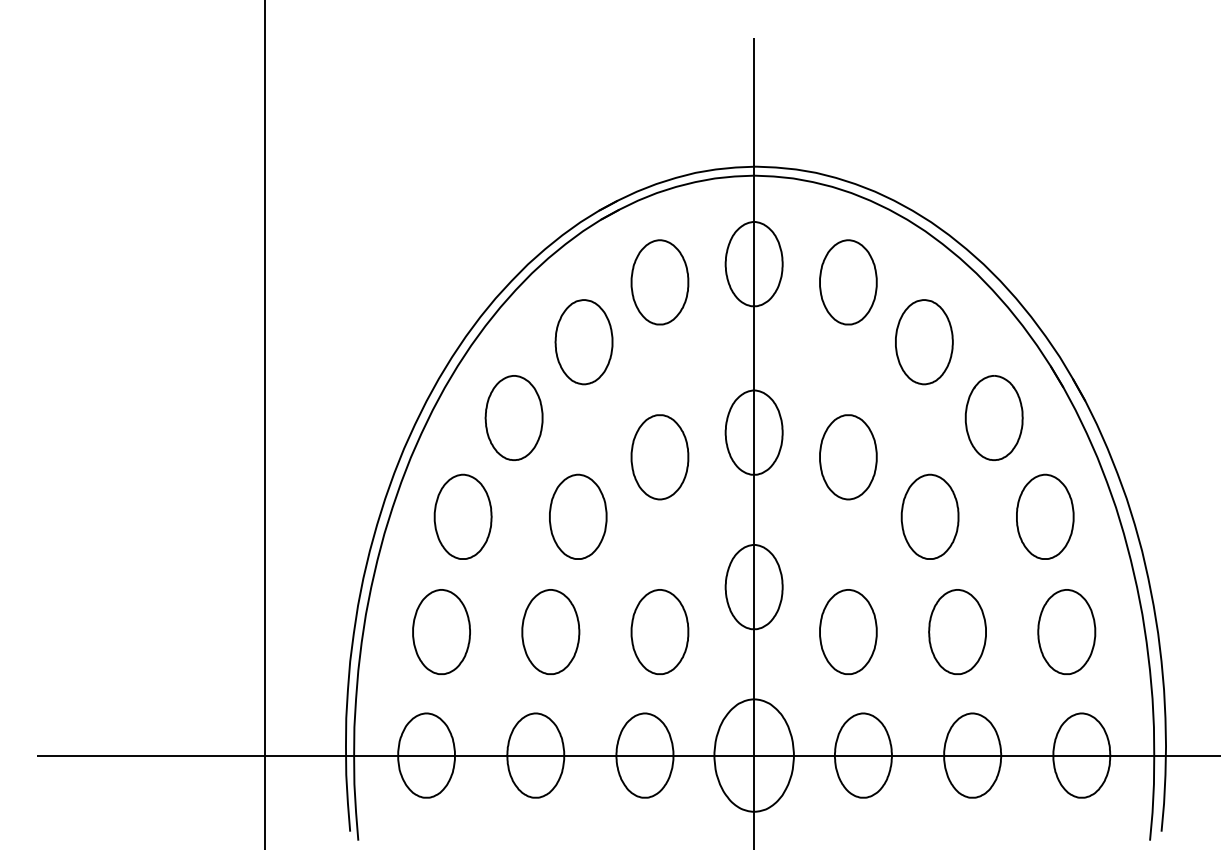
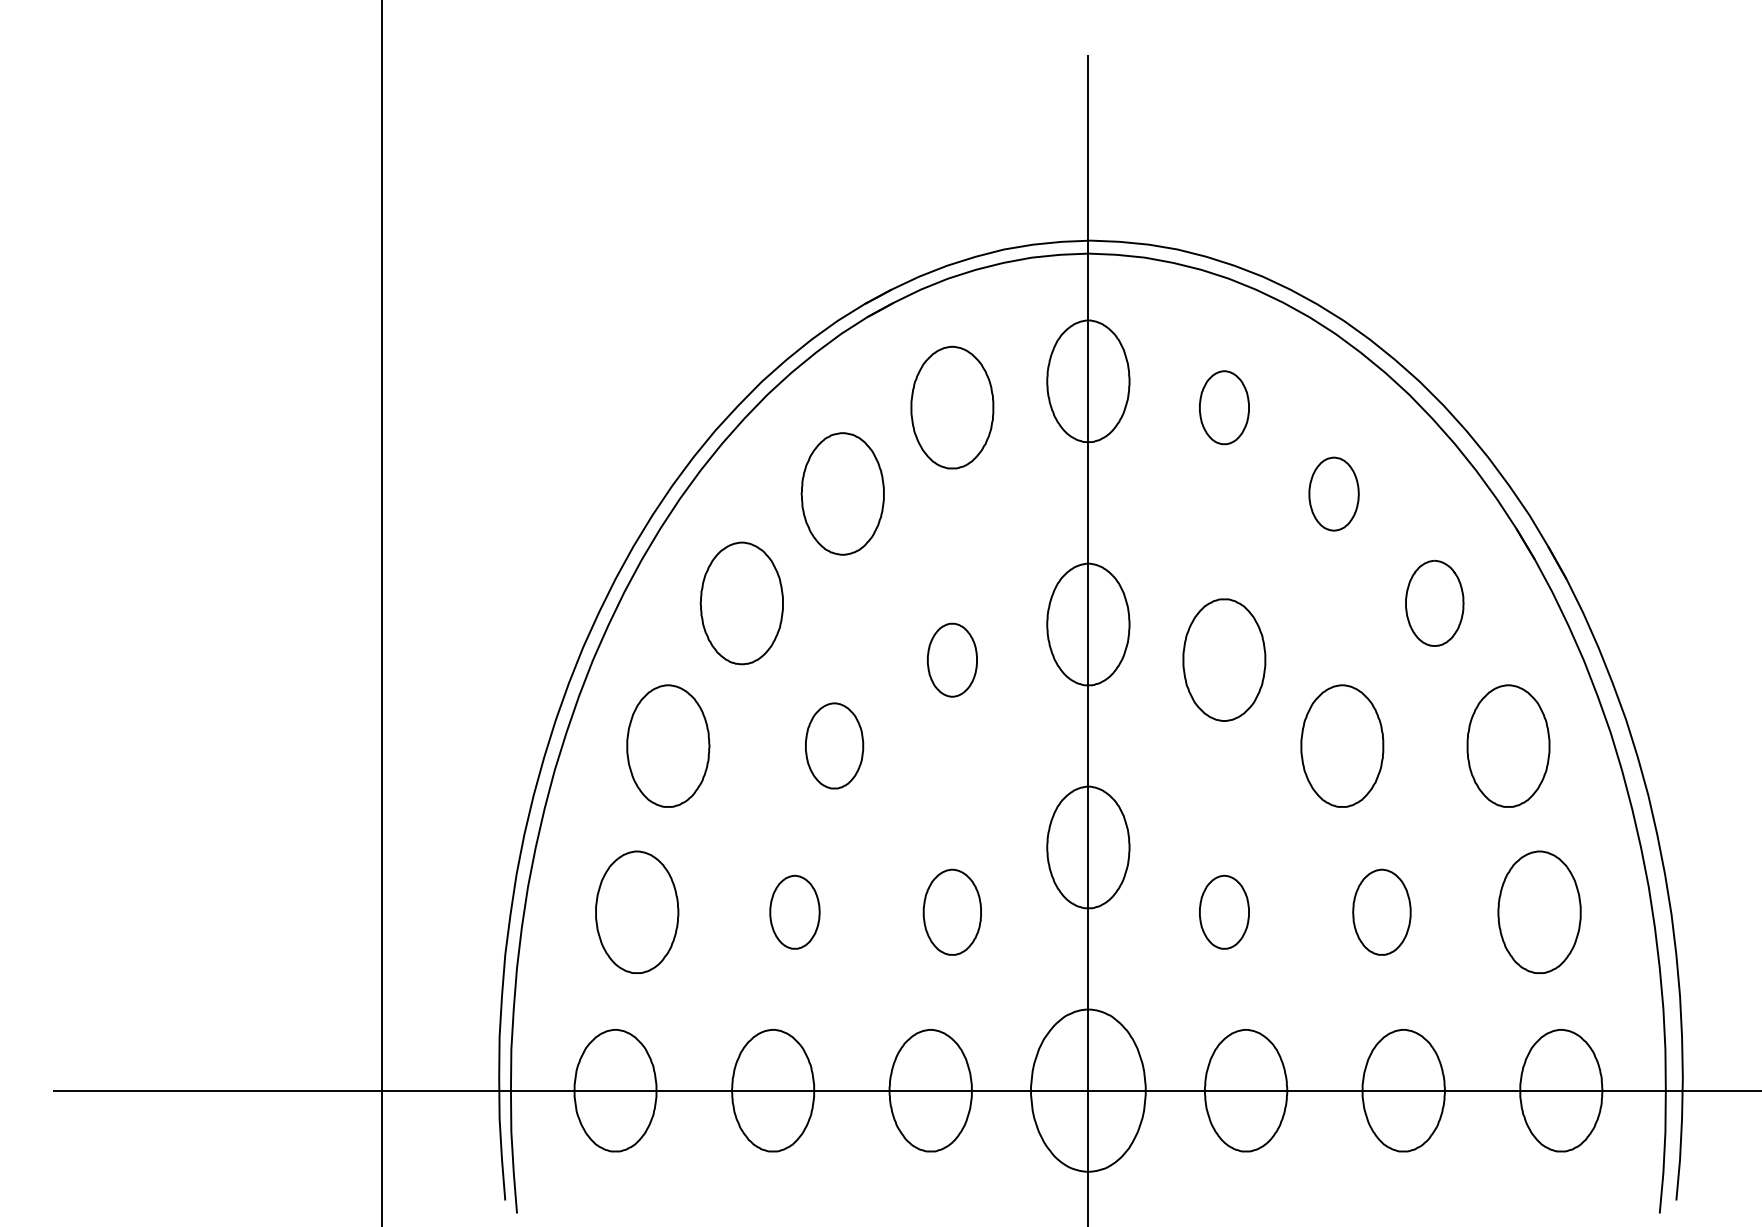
part: (848, 282) -> (1224, 407), size x0.6
part: (924, 342) -> (1334, 494), size x0.6
part: (993, 417) -> (1433, 602), size x0.7
part: (659, 457) -> (951, 660), size x0.6
part: (578, 516) -> (834, 745), size x0.7
part: (550, 631) -> (794, 911), size x0.6
part: (659, 631) -> (951, 911), size x0.7
part: (848, 631) -> (1224, 911), size x0.6
part: (957, 631) -> (1381, 911), size x0.7

